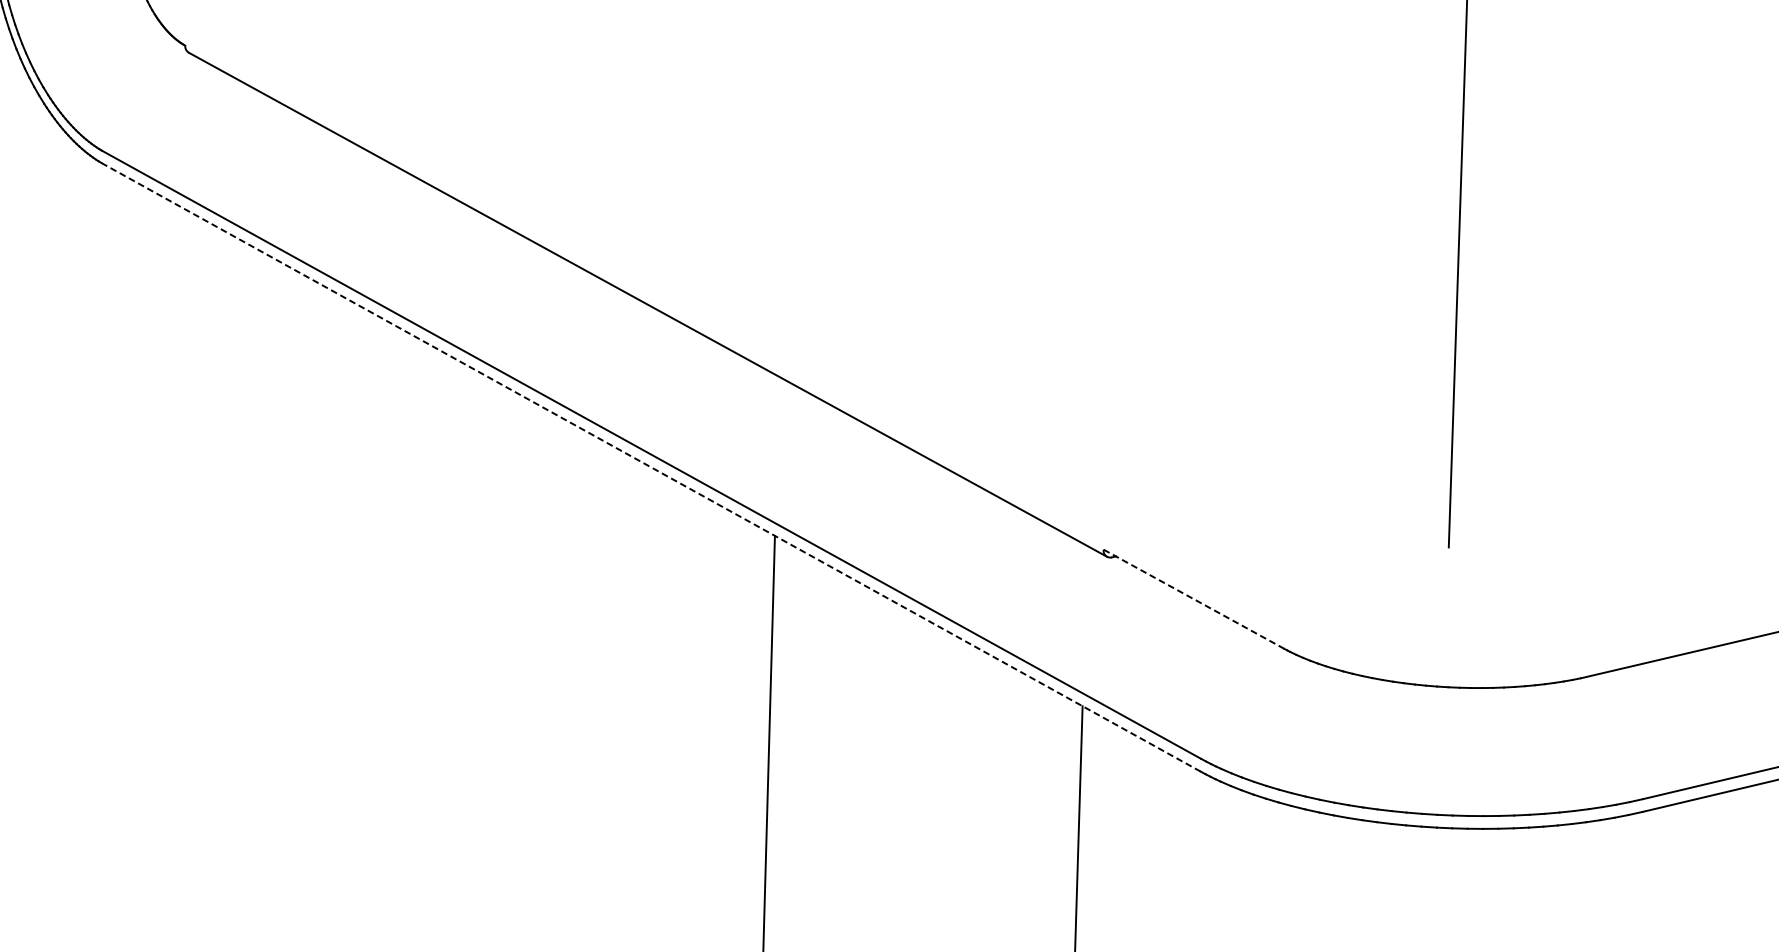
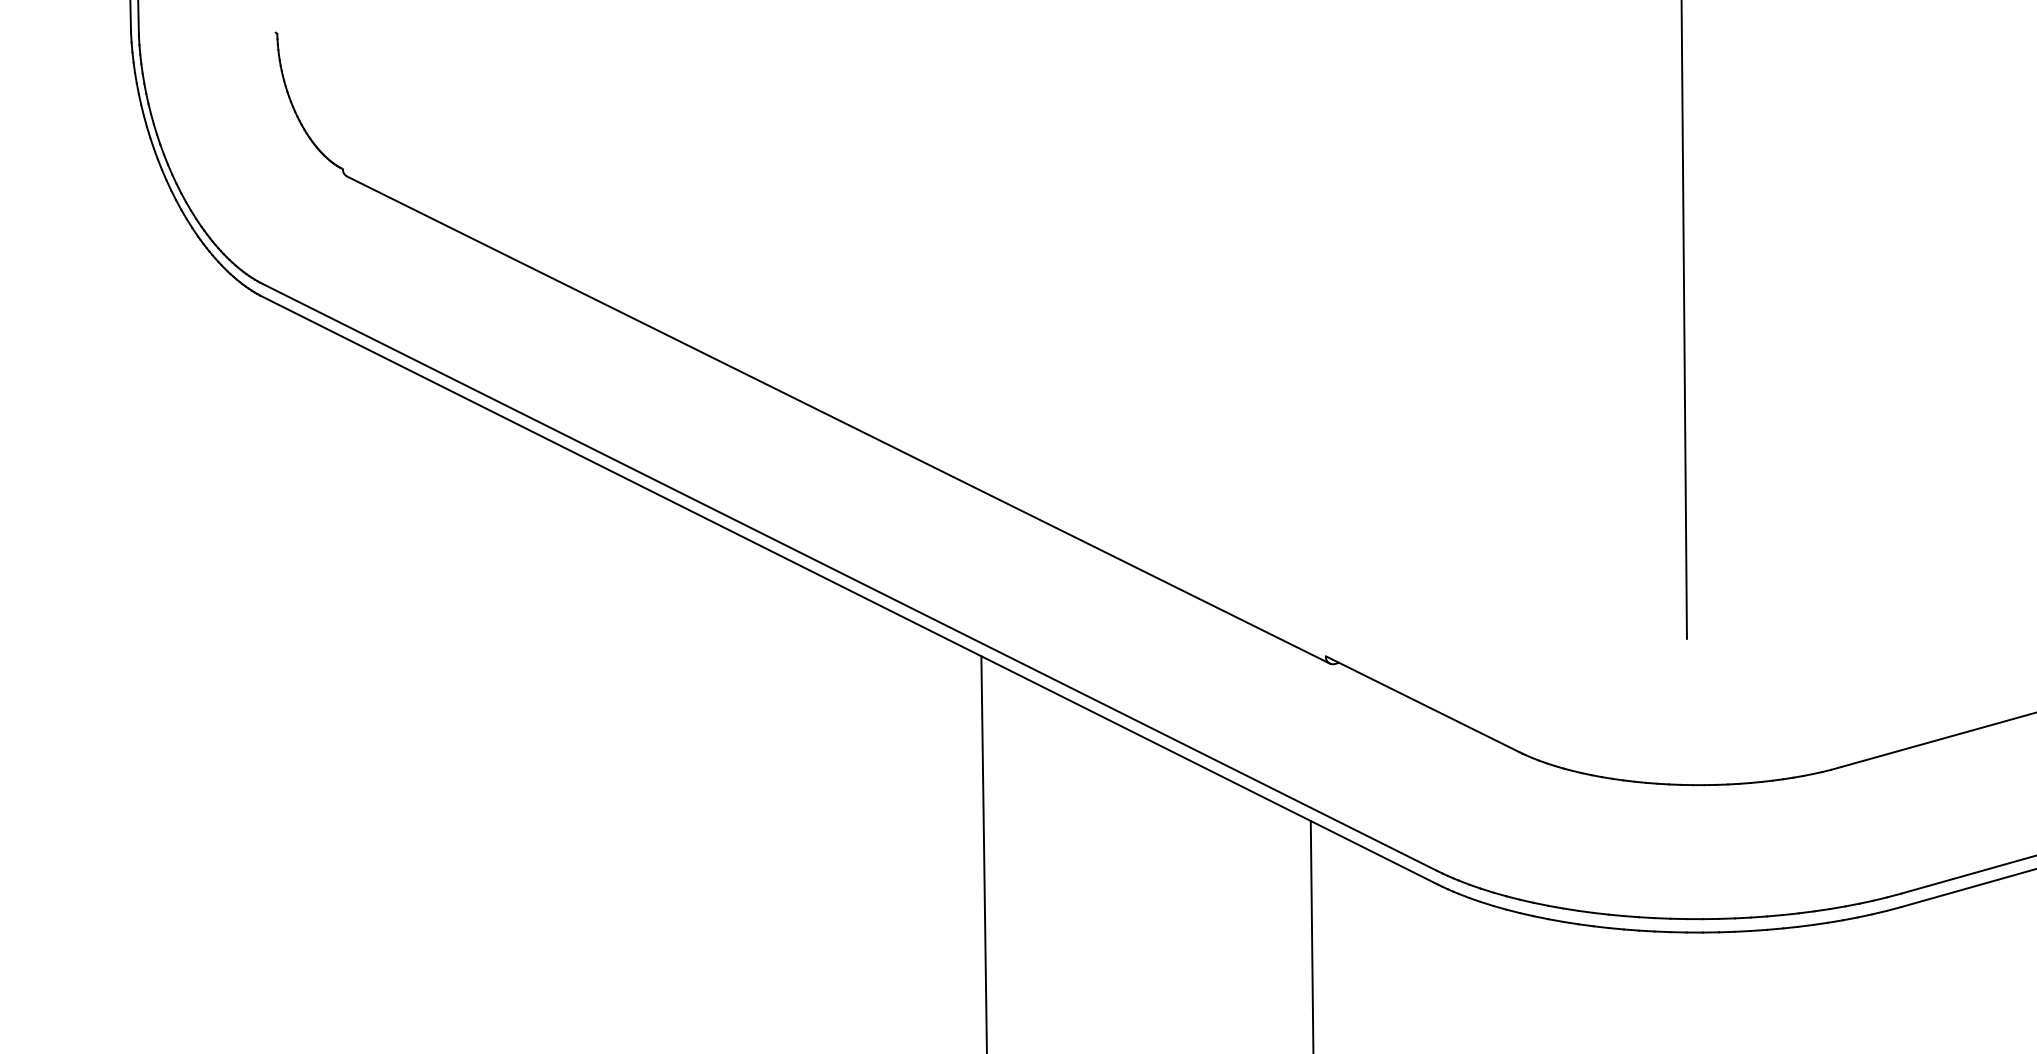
line: (650, 466) -> (848, 589), dashed -> solid
line: (1193, 599) -> (1422, 704), dashed -> solid

